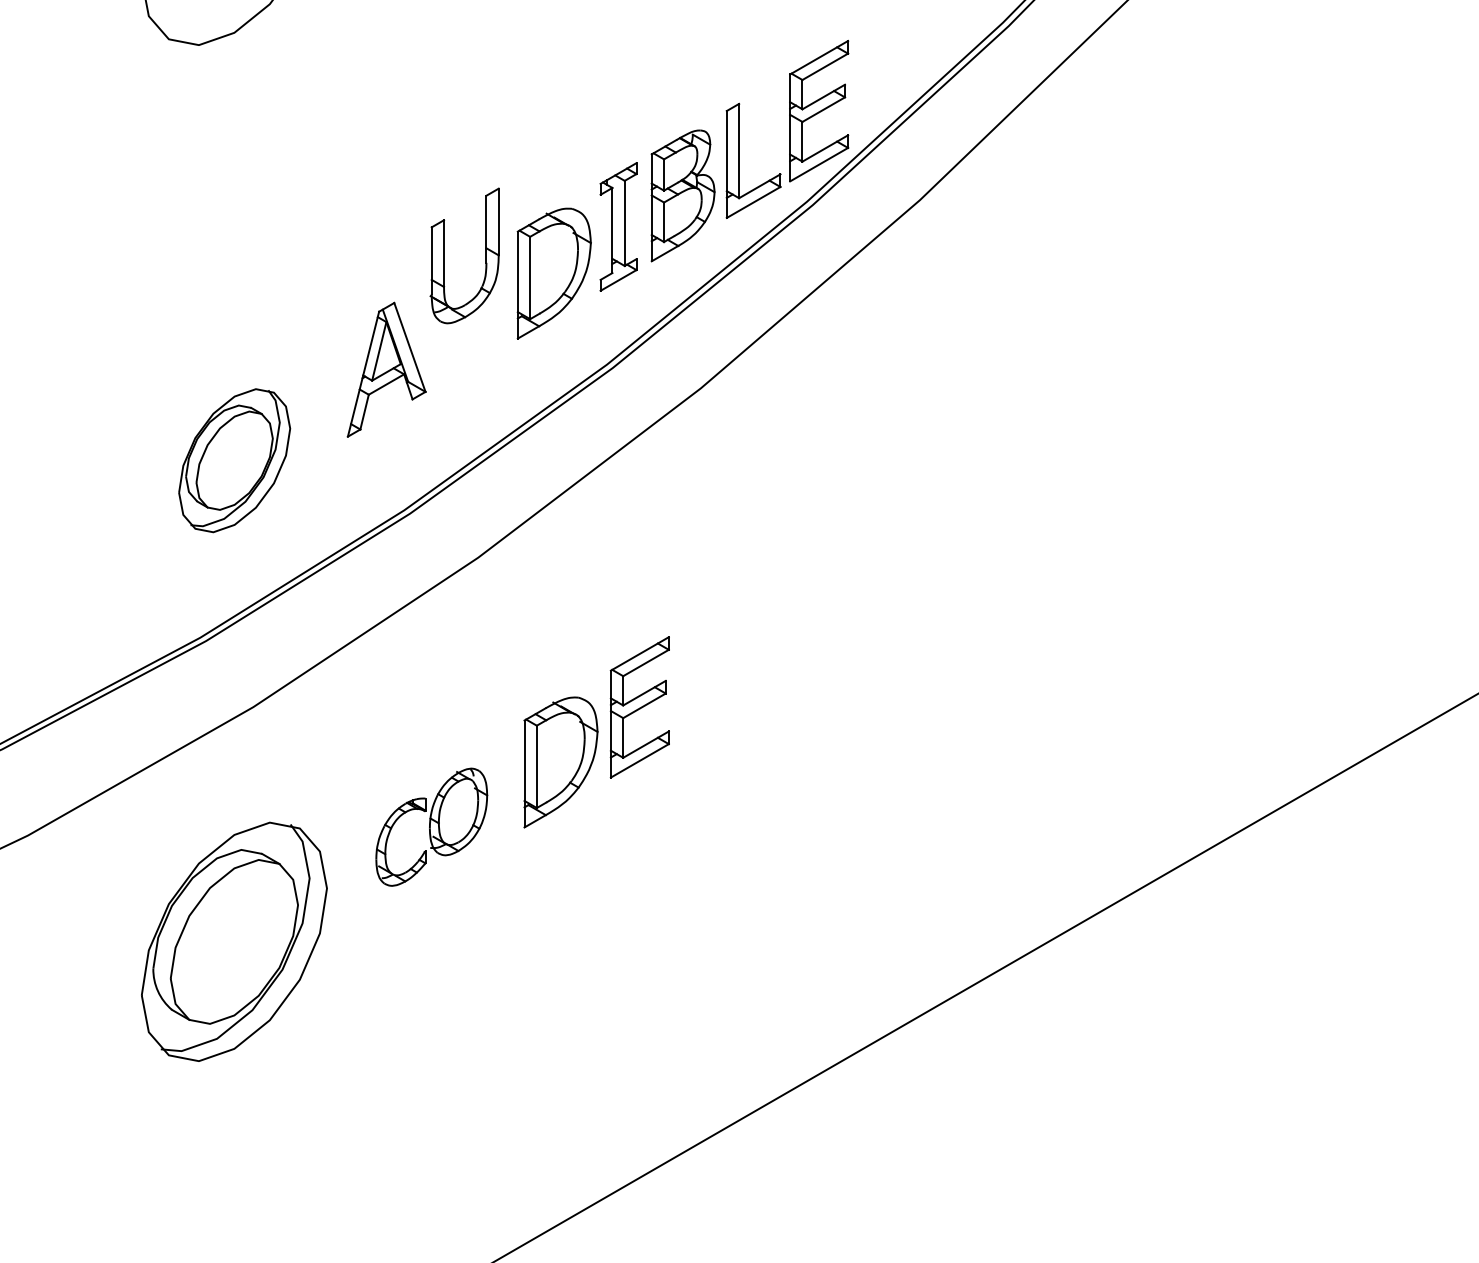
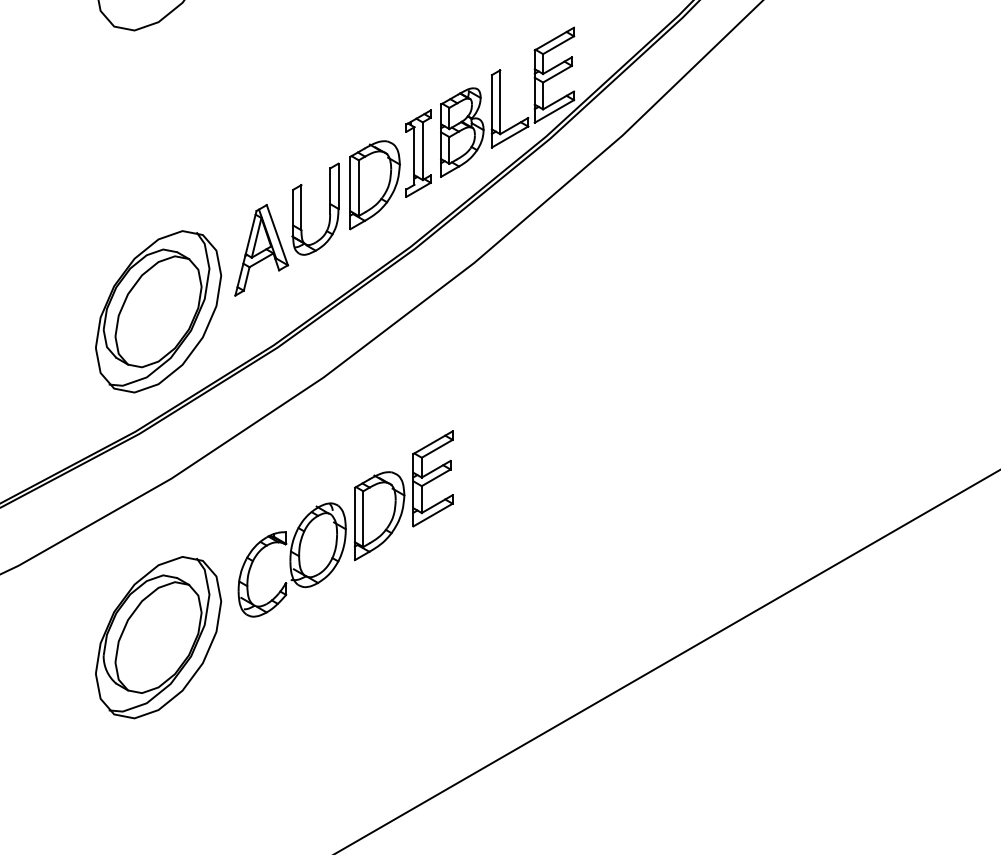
part: (444, 254) -> (301, 208), moved
part: (234, 460) -> (158, 311), size x1.67
part: (430, 826) -> (291, 559), size x1.43

